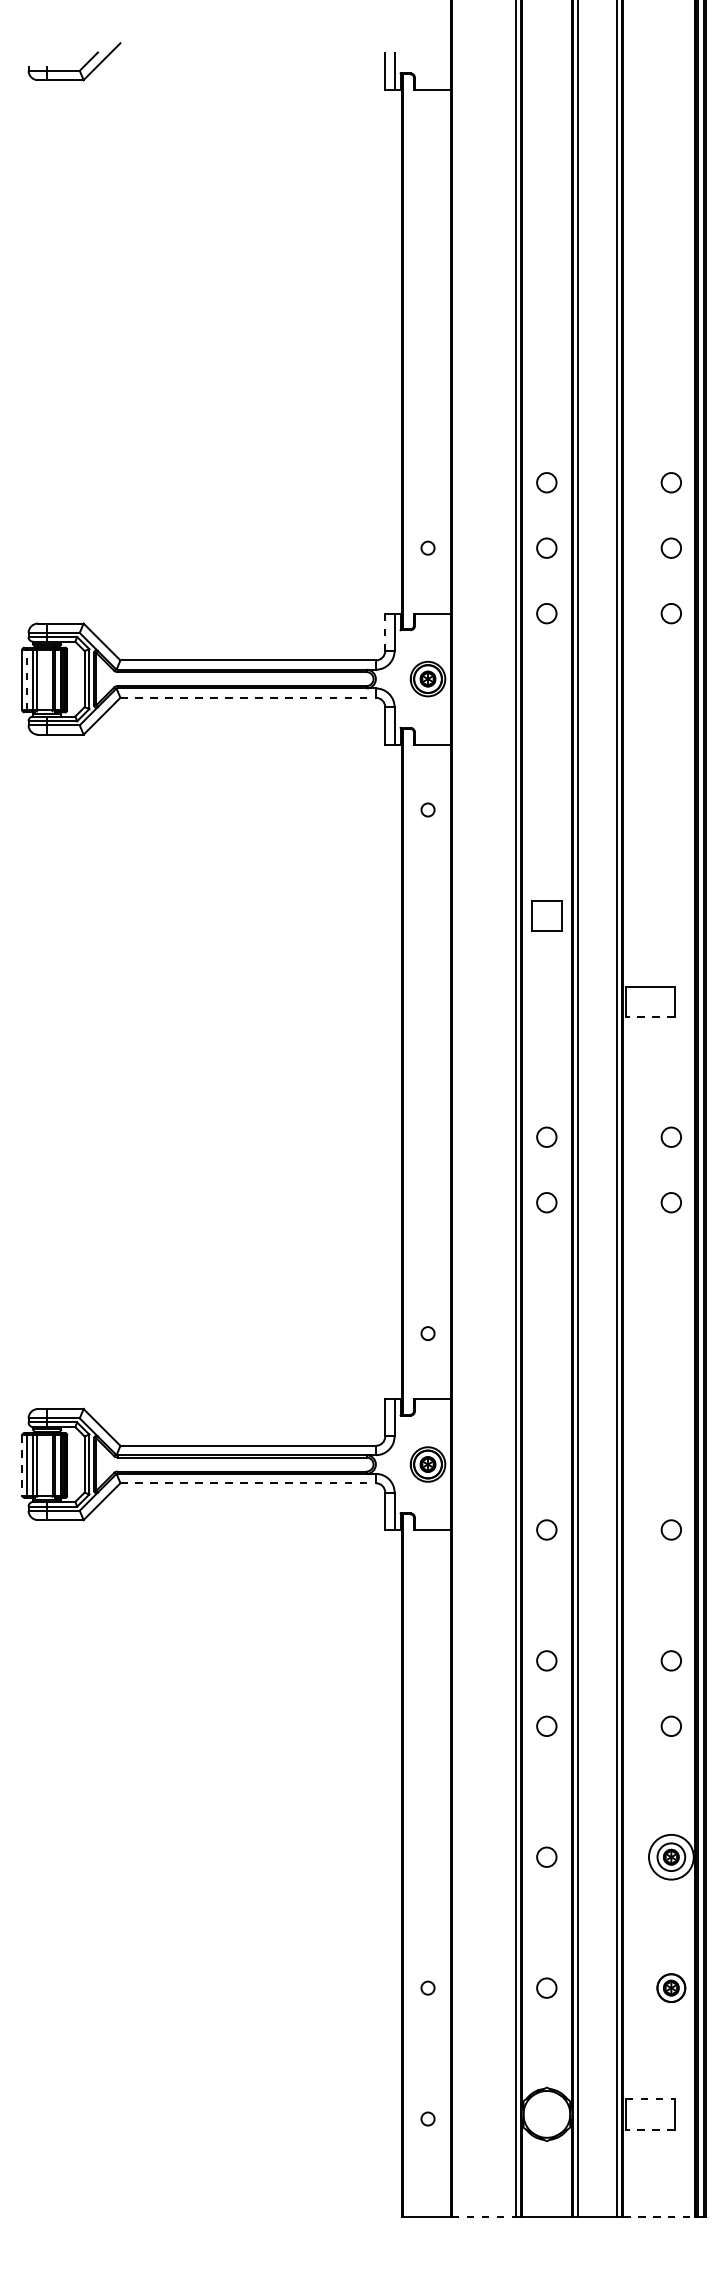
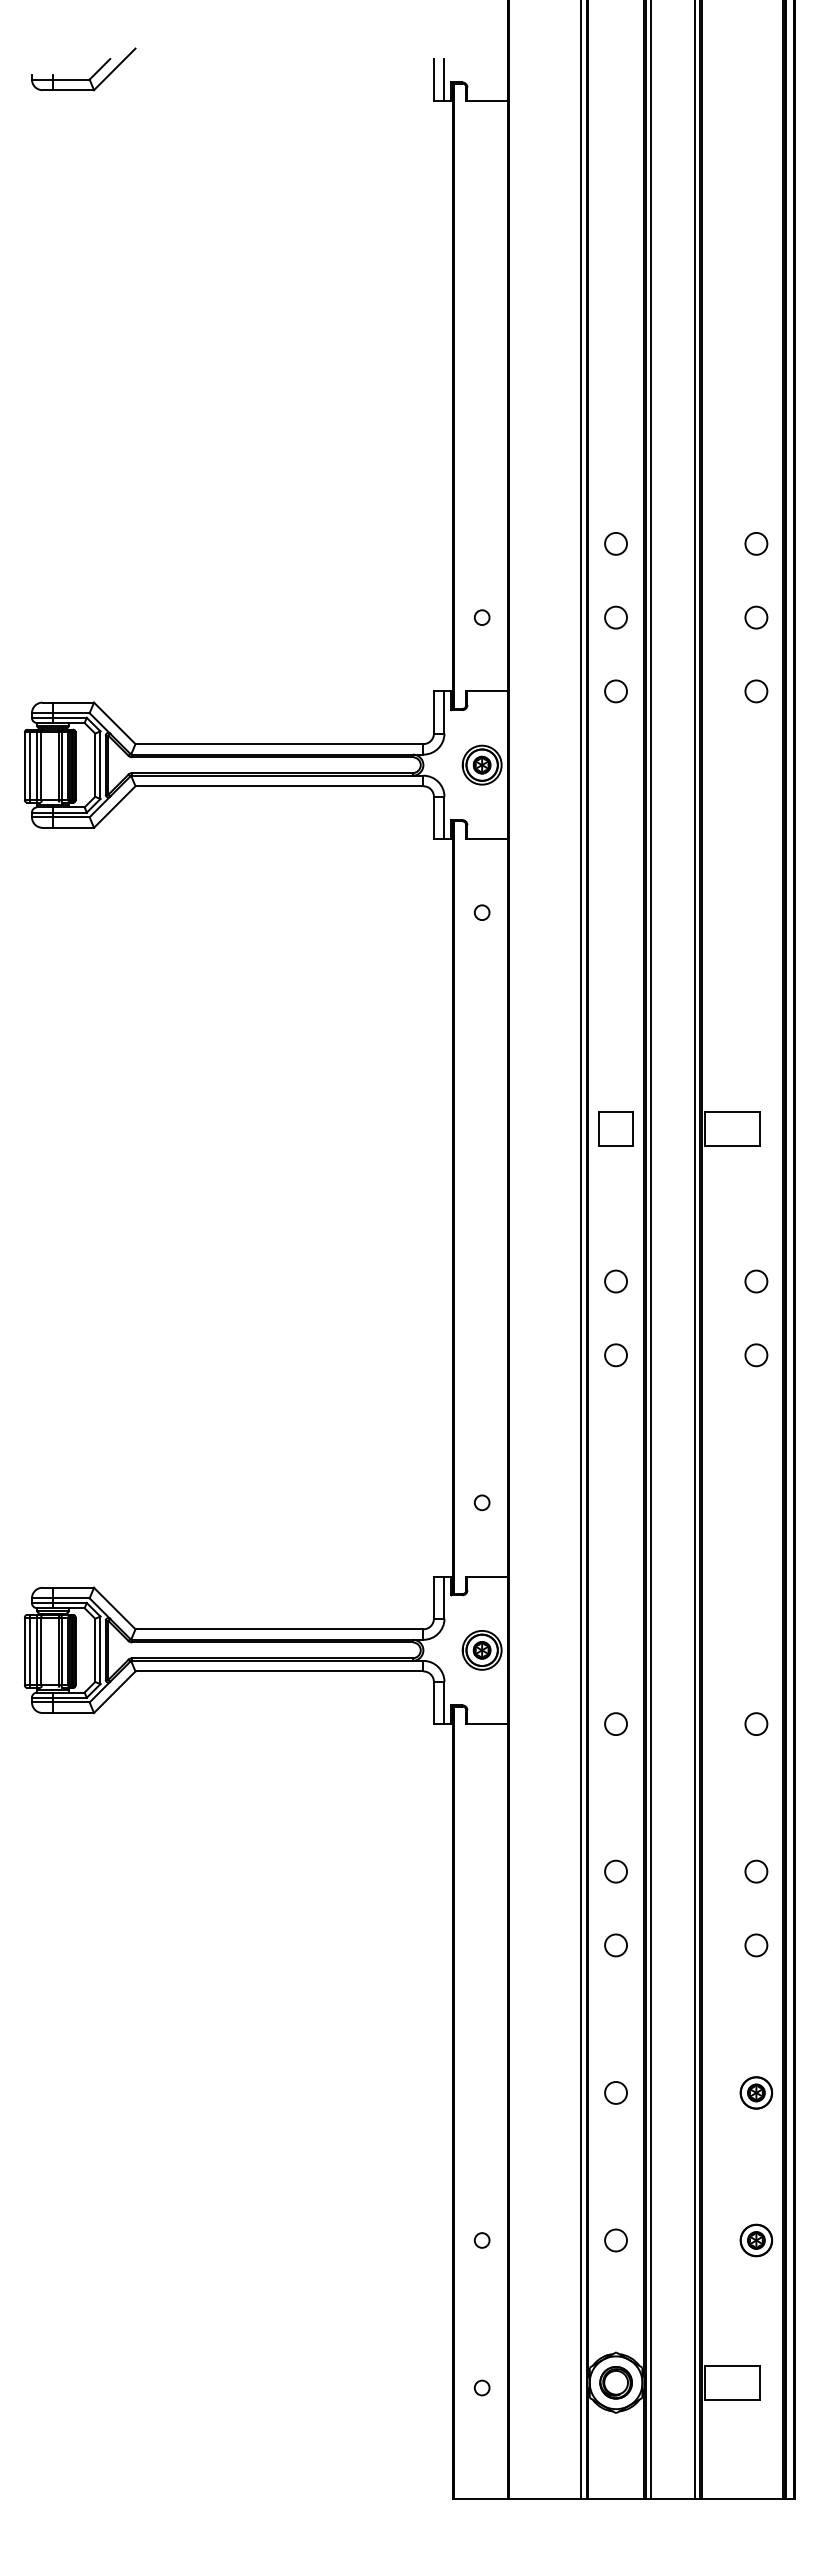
line: (384, 632) -> (433, 712), dashed -> solid
line: (27, 680) -> (30, 766), dashed -> solid
line: (248, 698) -> (279, 786), dashed -> solid
part: (546, 915) -> (615, 1128), moved
line: (650, 1016) -> (732, 1145), dashed -> solid
line: (21, 1465) -> (24, 1651), dashed -> solid
line: (248, 1483) -> (279, 1671), dashed -> solid
circle: (671, 1856) -> (756, 2092), size x0.62
line: (651, 2099) -> (733, 2365), dashed -> solid
part: (546, 2114) -> (615, 2382), added
line: (650, 2129) -> (732, 2399), dashed -> solid
line: (484, 2217) -> (545, 2498), dashed -> solid
line: (659, 2217) -> (743, 2498), dashed -> solid

